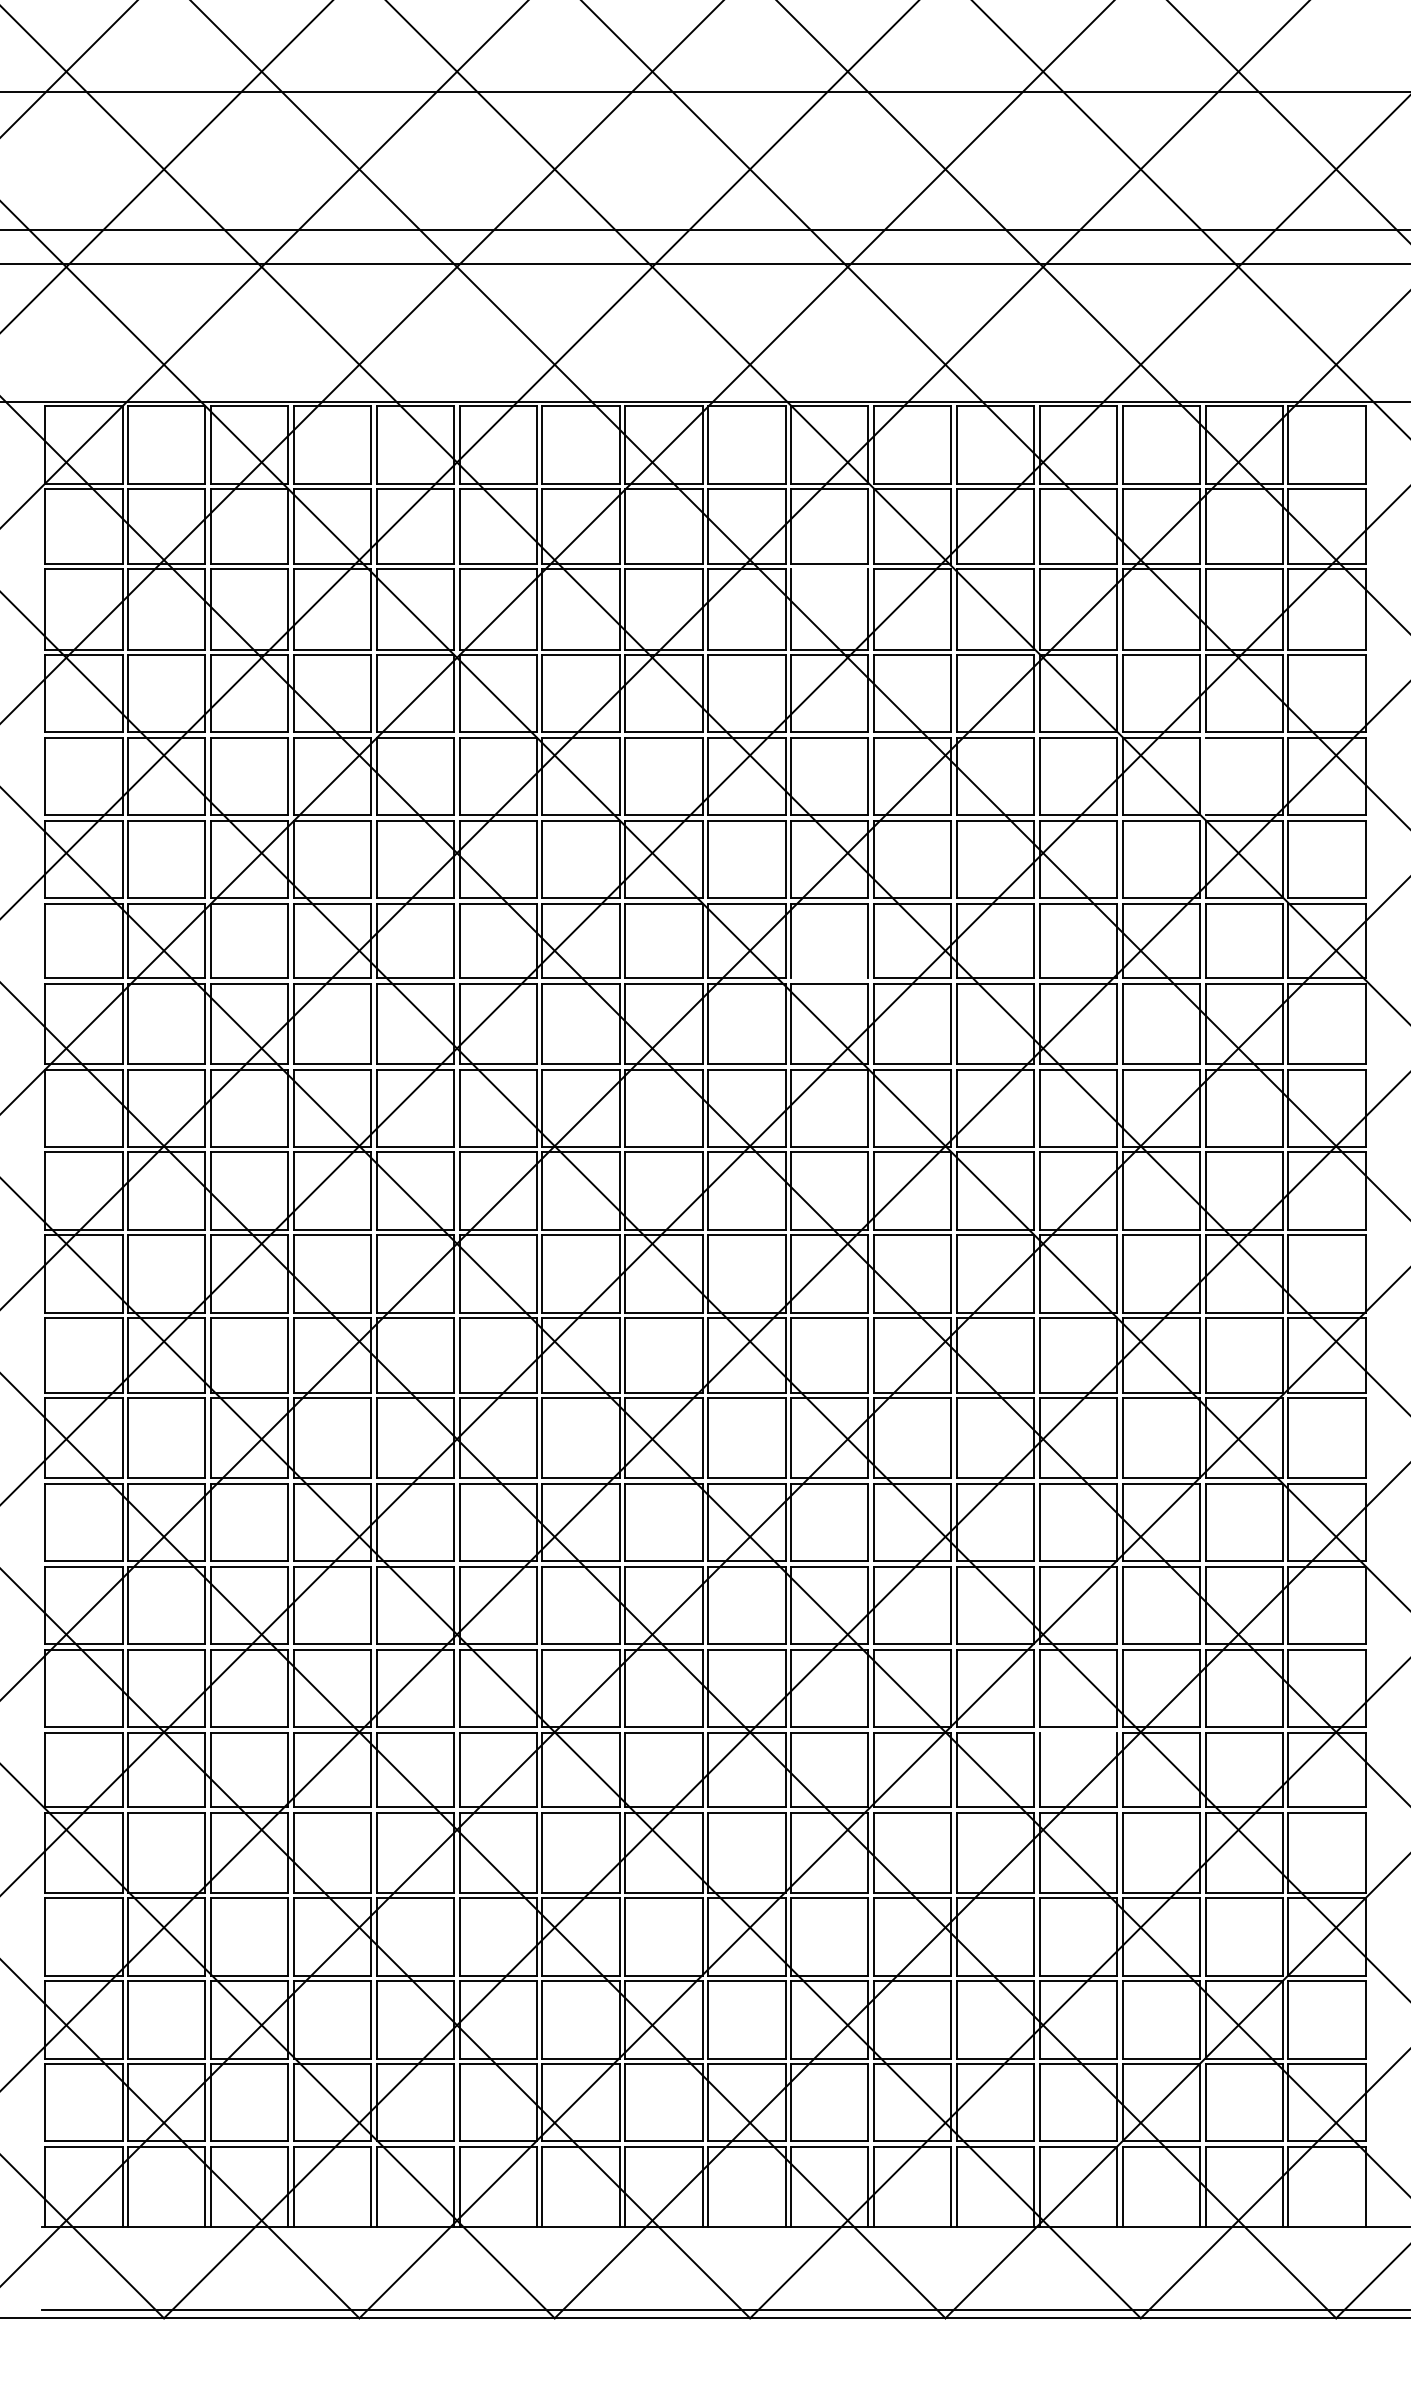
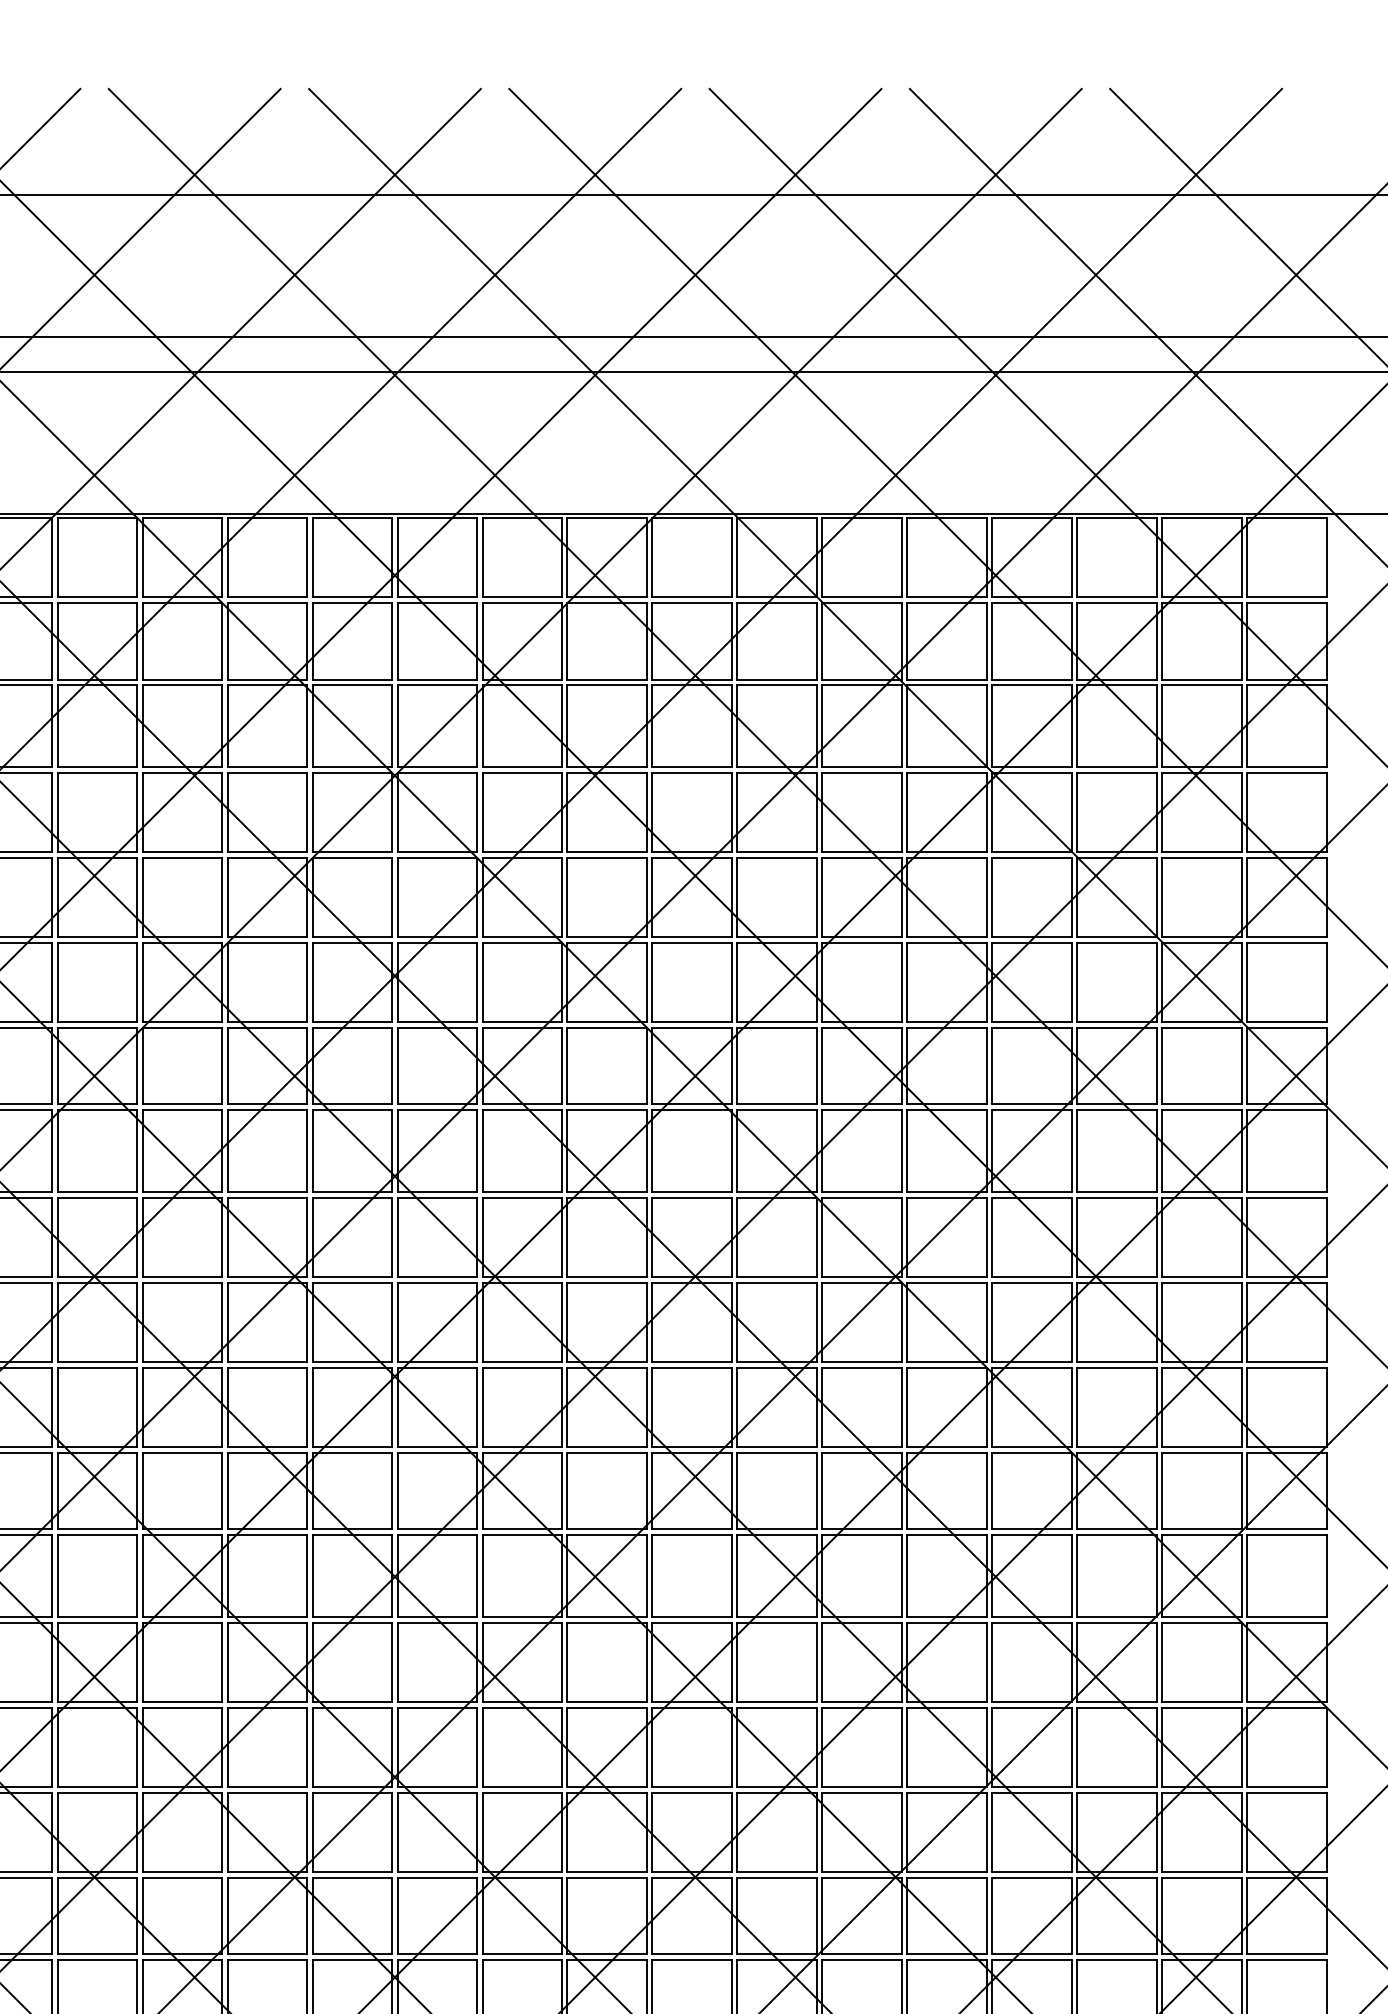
line: (829, 569) -> (776, 685), added
line: (1205, 776) -> (1162, 897), added
line: (829, 978) -> (776, 1104), added
line: (1078, 1732) -> (1032, 1877), added

